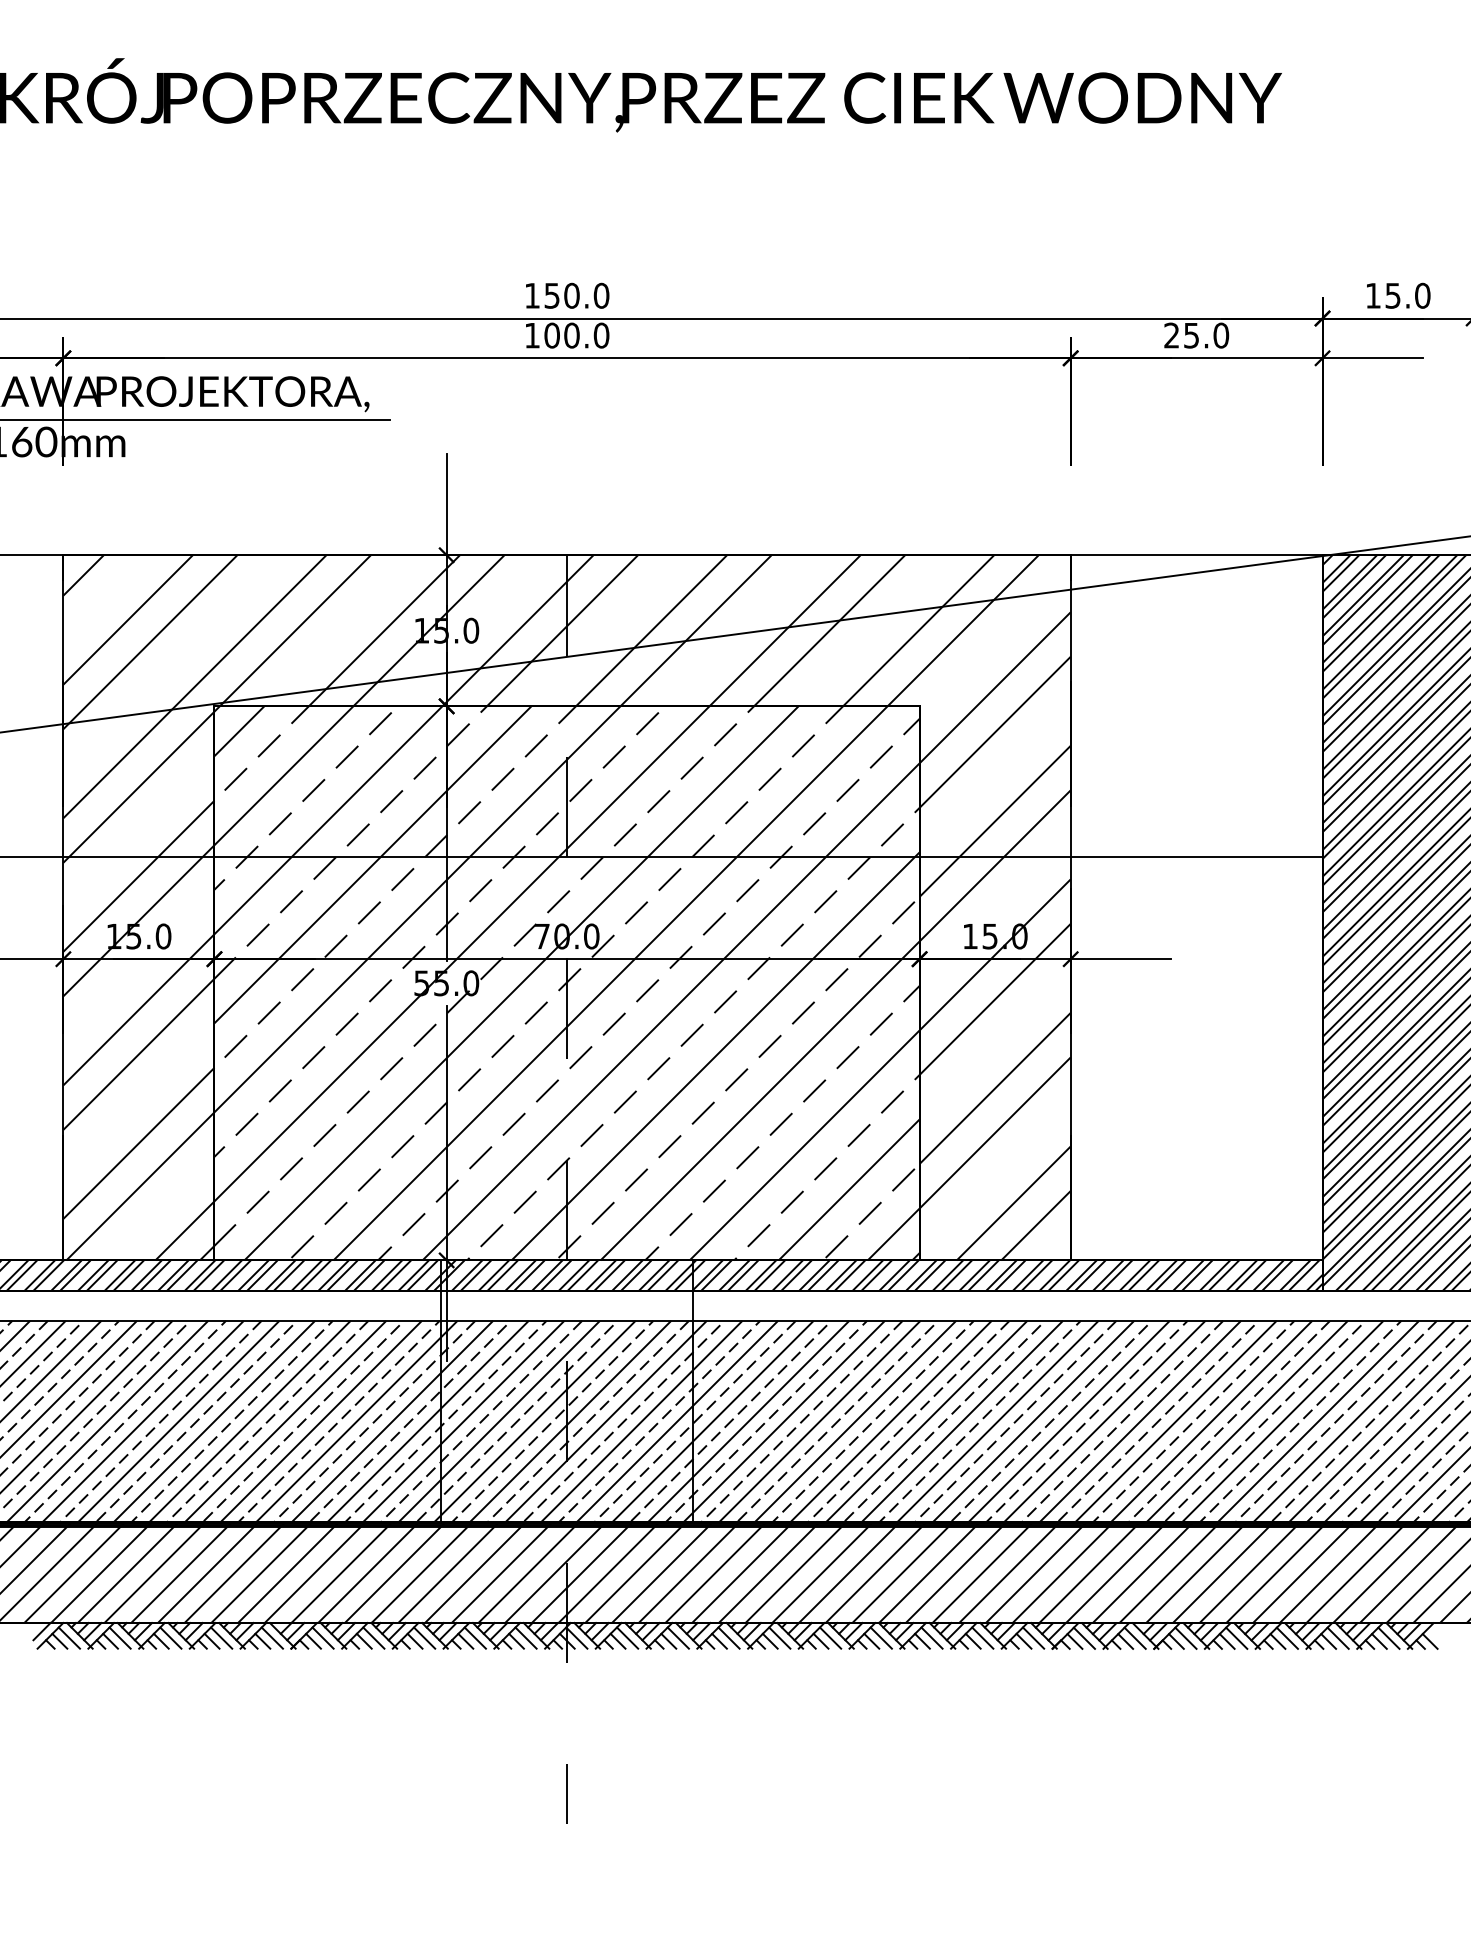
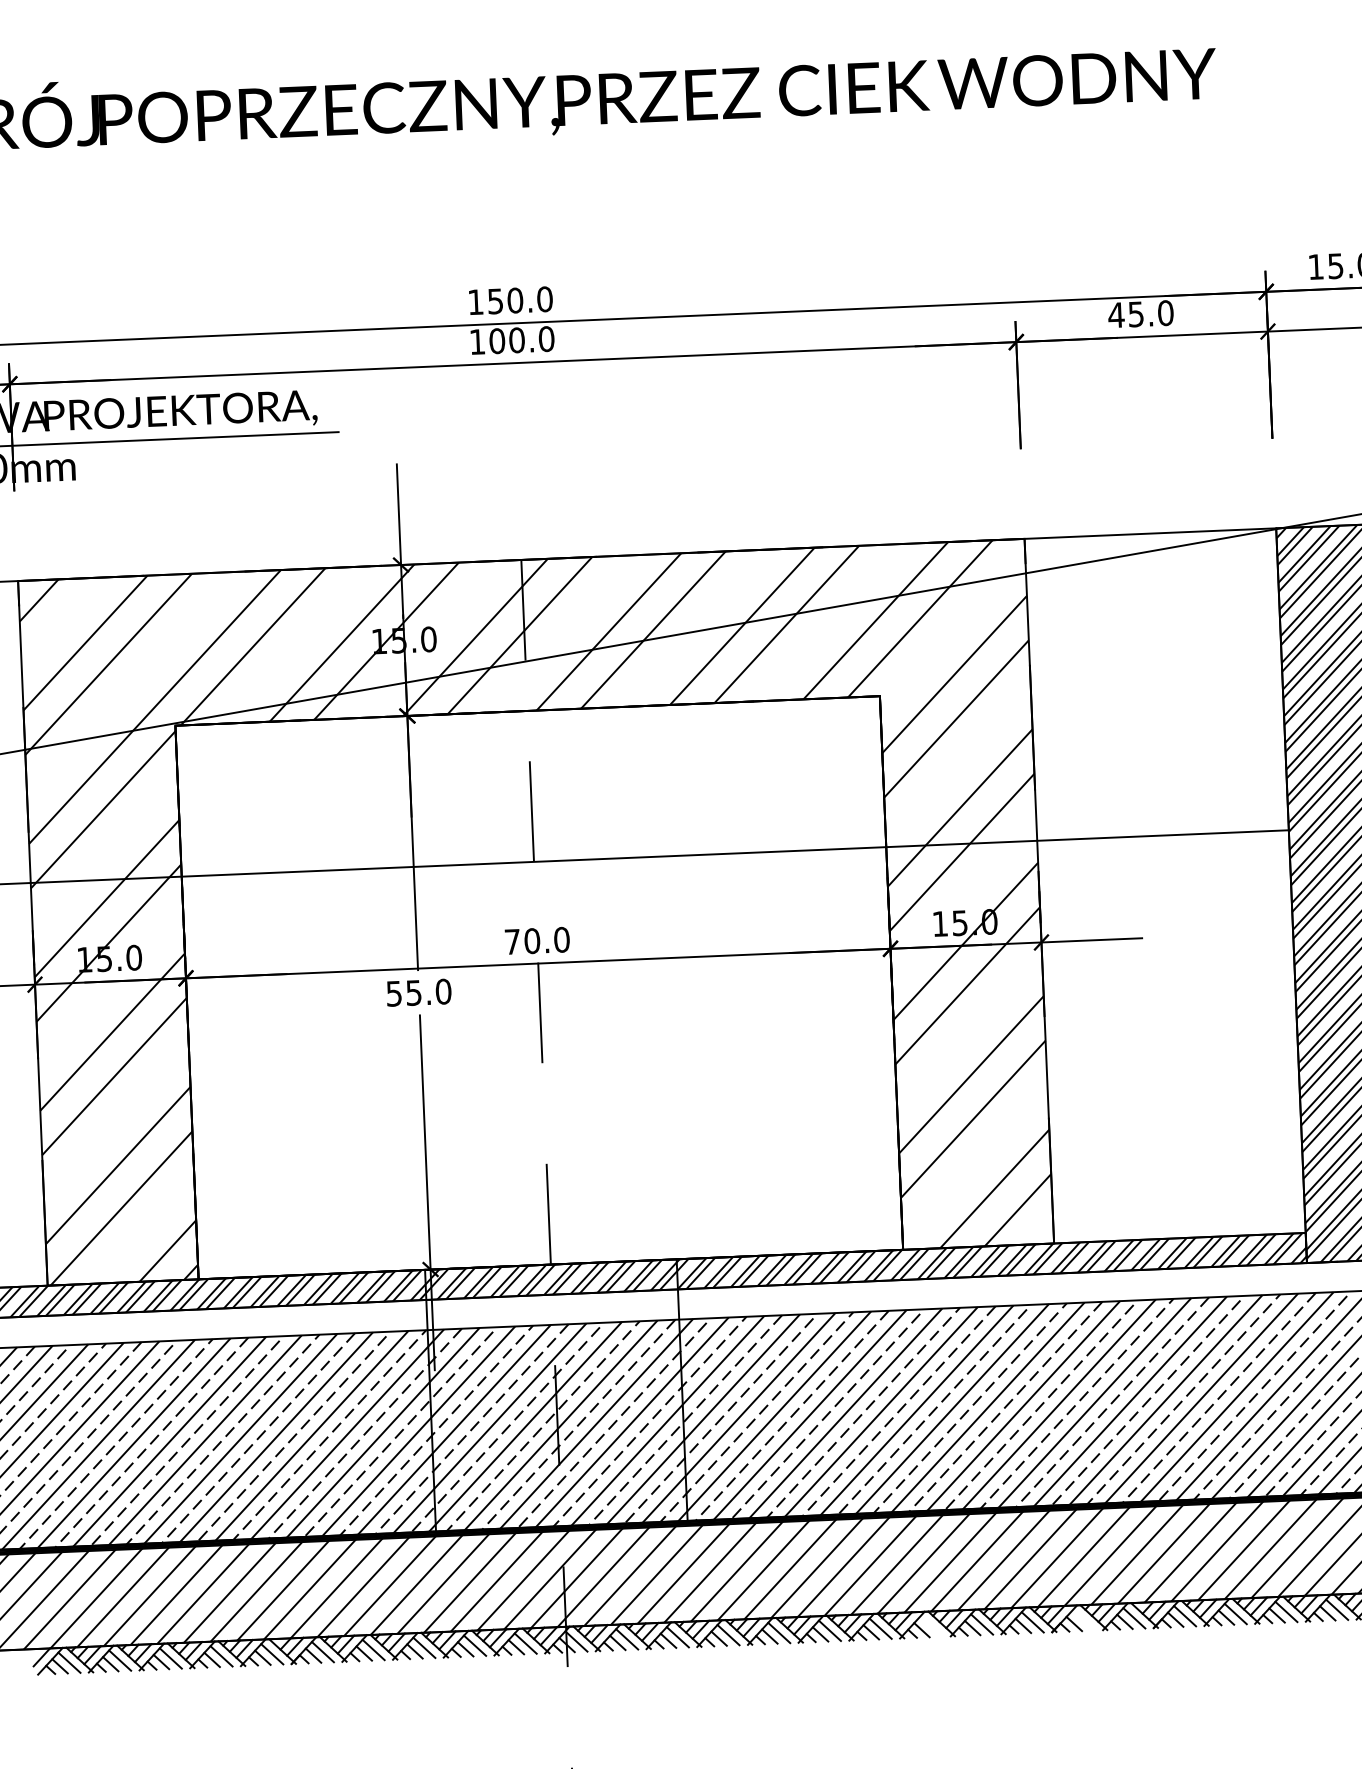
text: (1171, 335) -> (1116, 315), 25.0 -> 45.0
hatch: (566, 983) -> (538, 987), removed
line: (931, 1637) -> (930, 1626), removed
line: (1084, 1637) -> (1083, 1619), removed

